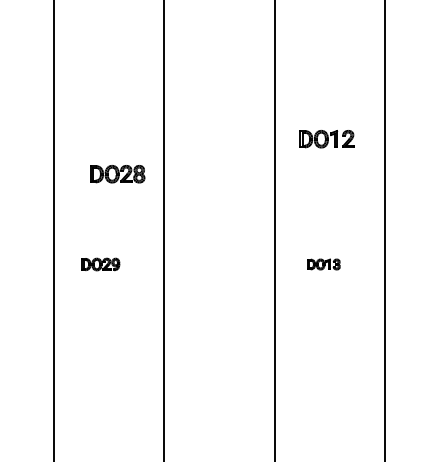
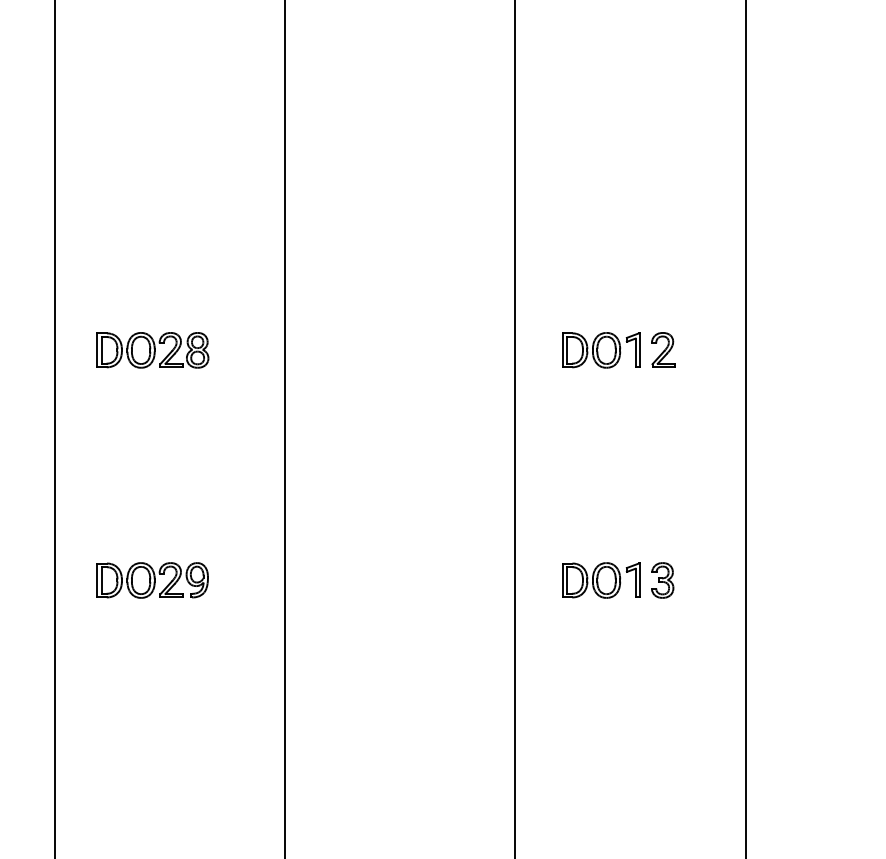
part: (326, 139) -> (617, 350), moved
part: (117, 174) -> (152, 350), moved
part: (100, 264) -> (152, 580), size x1.43
part: (323, 264) -> (617, 580), size x1.67

